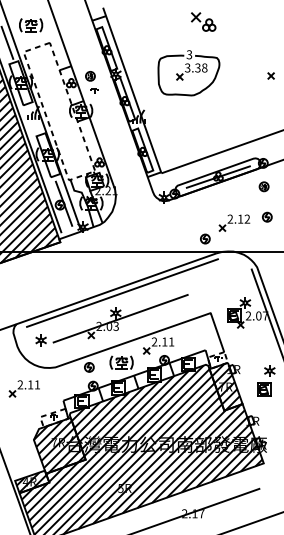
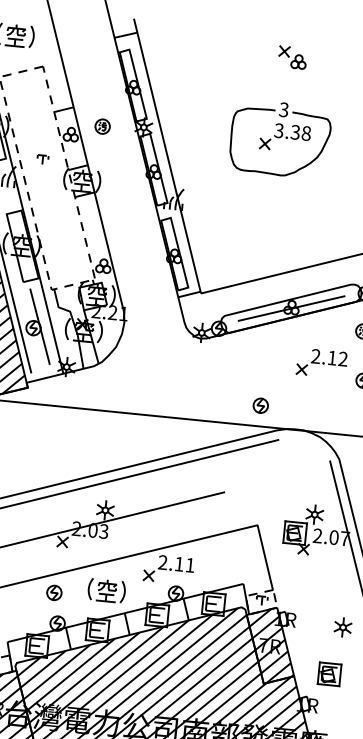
part: (203, 21) -> (292, 56), size x0.71
part: (188, 73) -> (279, 139), moved
part: (94, 90) -> (42, 158), moved
part: (234, 222) -> (322, 362), moved
part: (264, 389) -> (329, 673), moved

